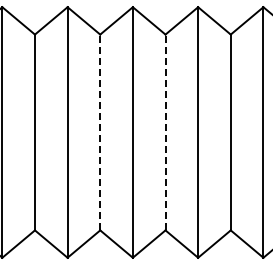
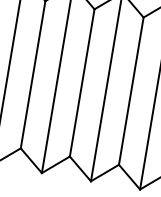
line: (100, 132) -> (82, 82), dashed -> solid
line: (165, 132) -> (131, 91), dashed -> solid

